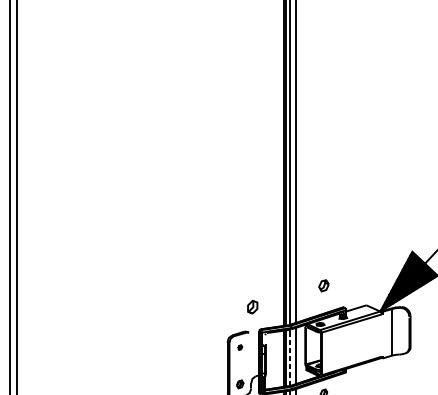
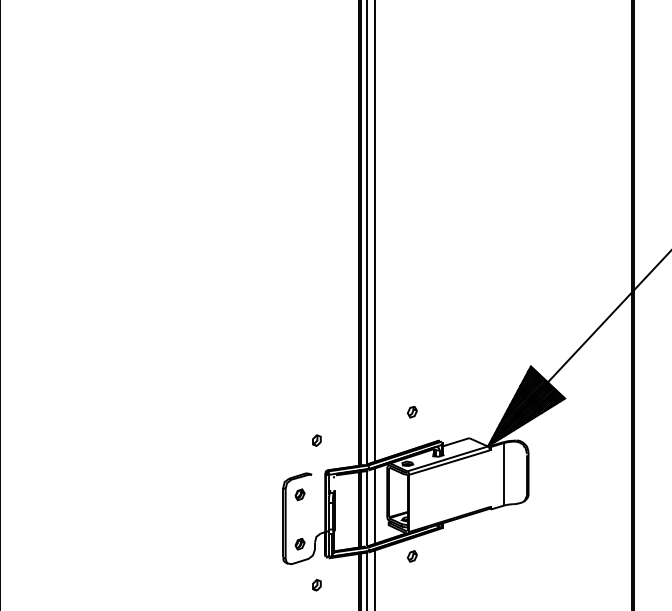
part: (324, 286) -> (412, 412), size x0.71
part: (252, 307) -> (316, 440), size x0.62
part: (239, 347) -> (299, 494), size x1.67
line: (289, 357) -> (366, 508), dashed -> solid

